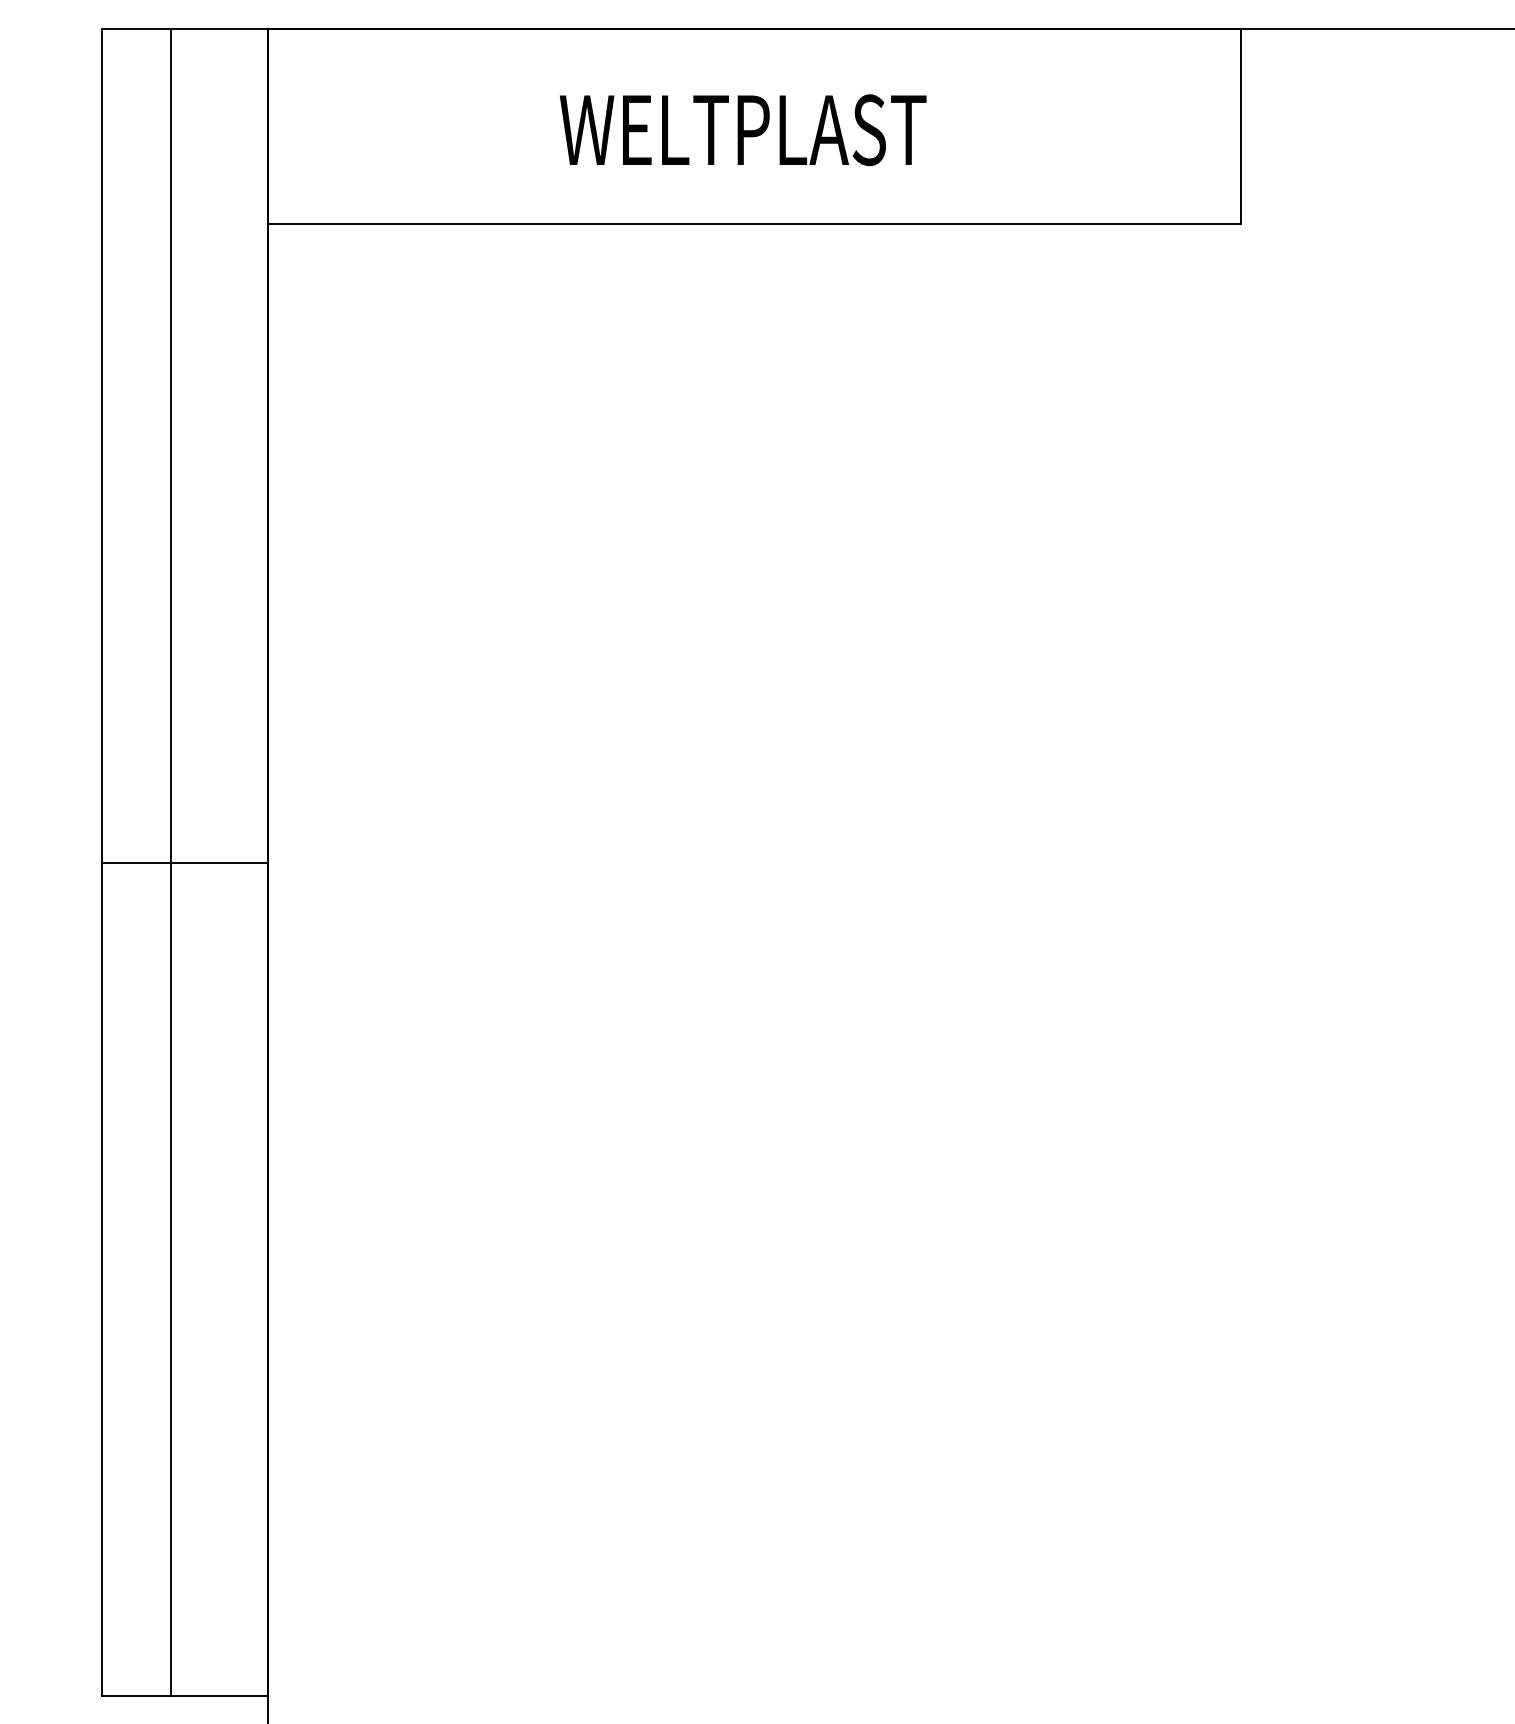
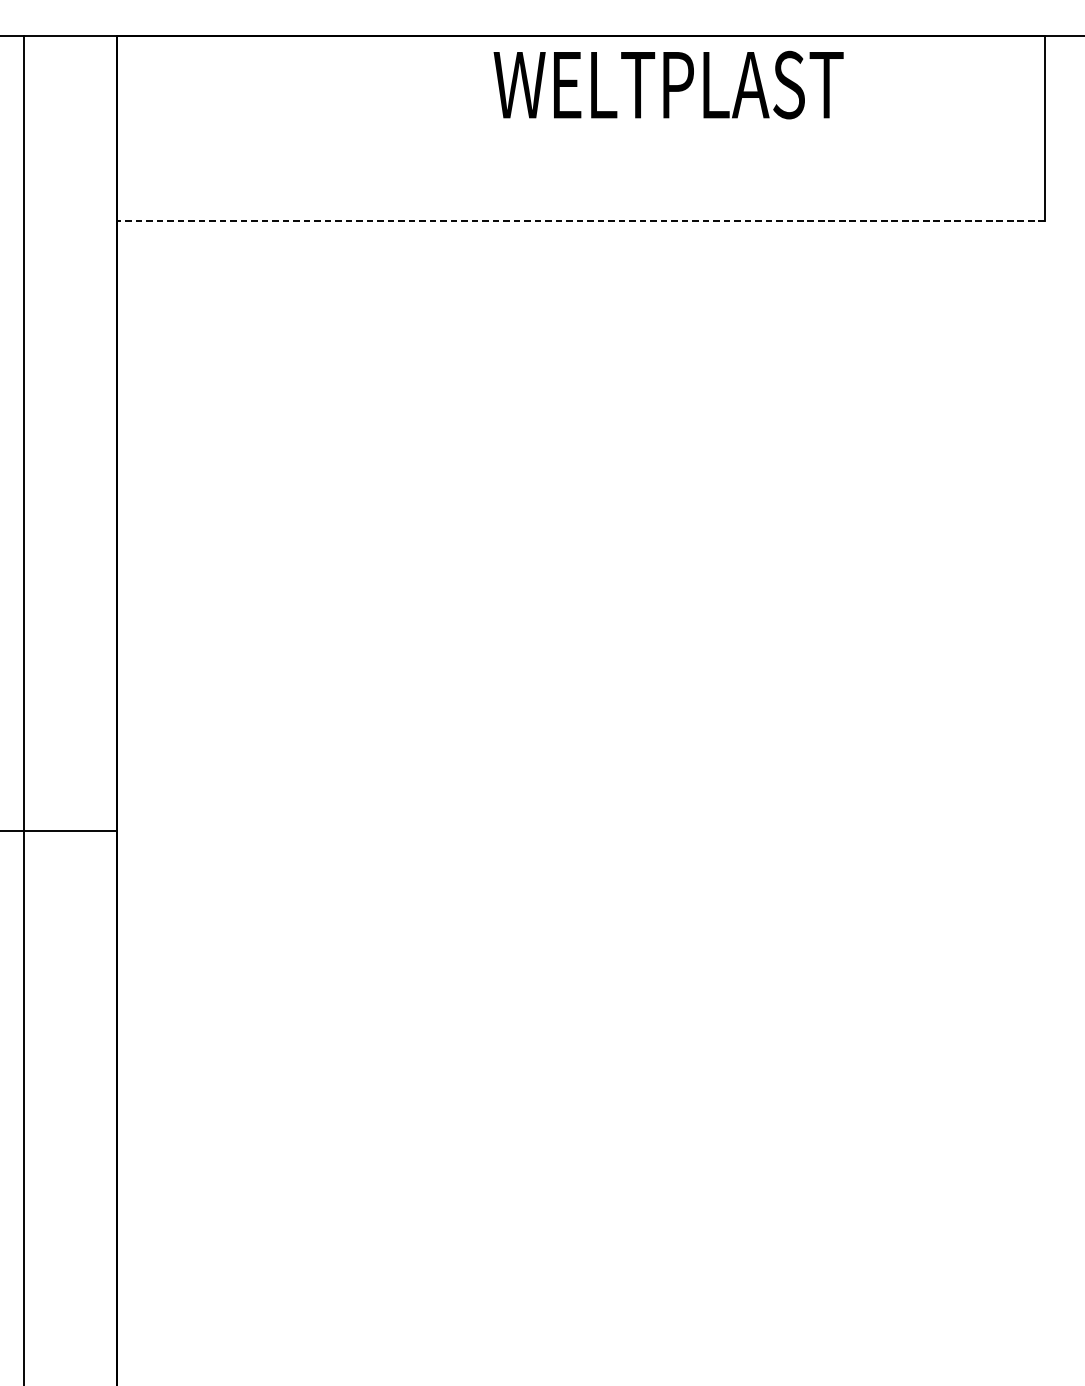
text: (742, 130) -> (668, 85), moved
line: (753, 223) -> (580, 220), solid -> dashed

